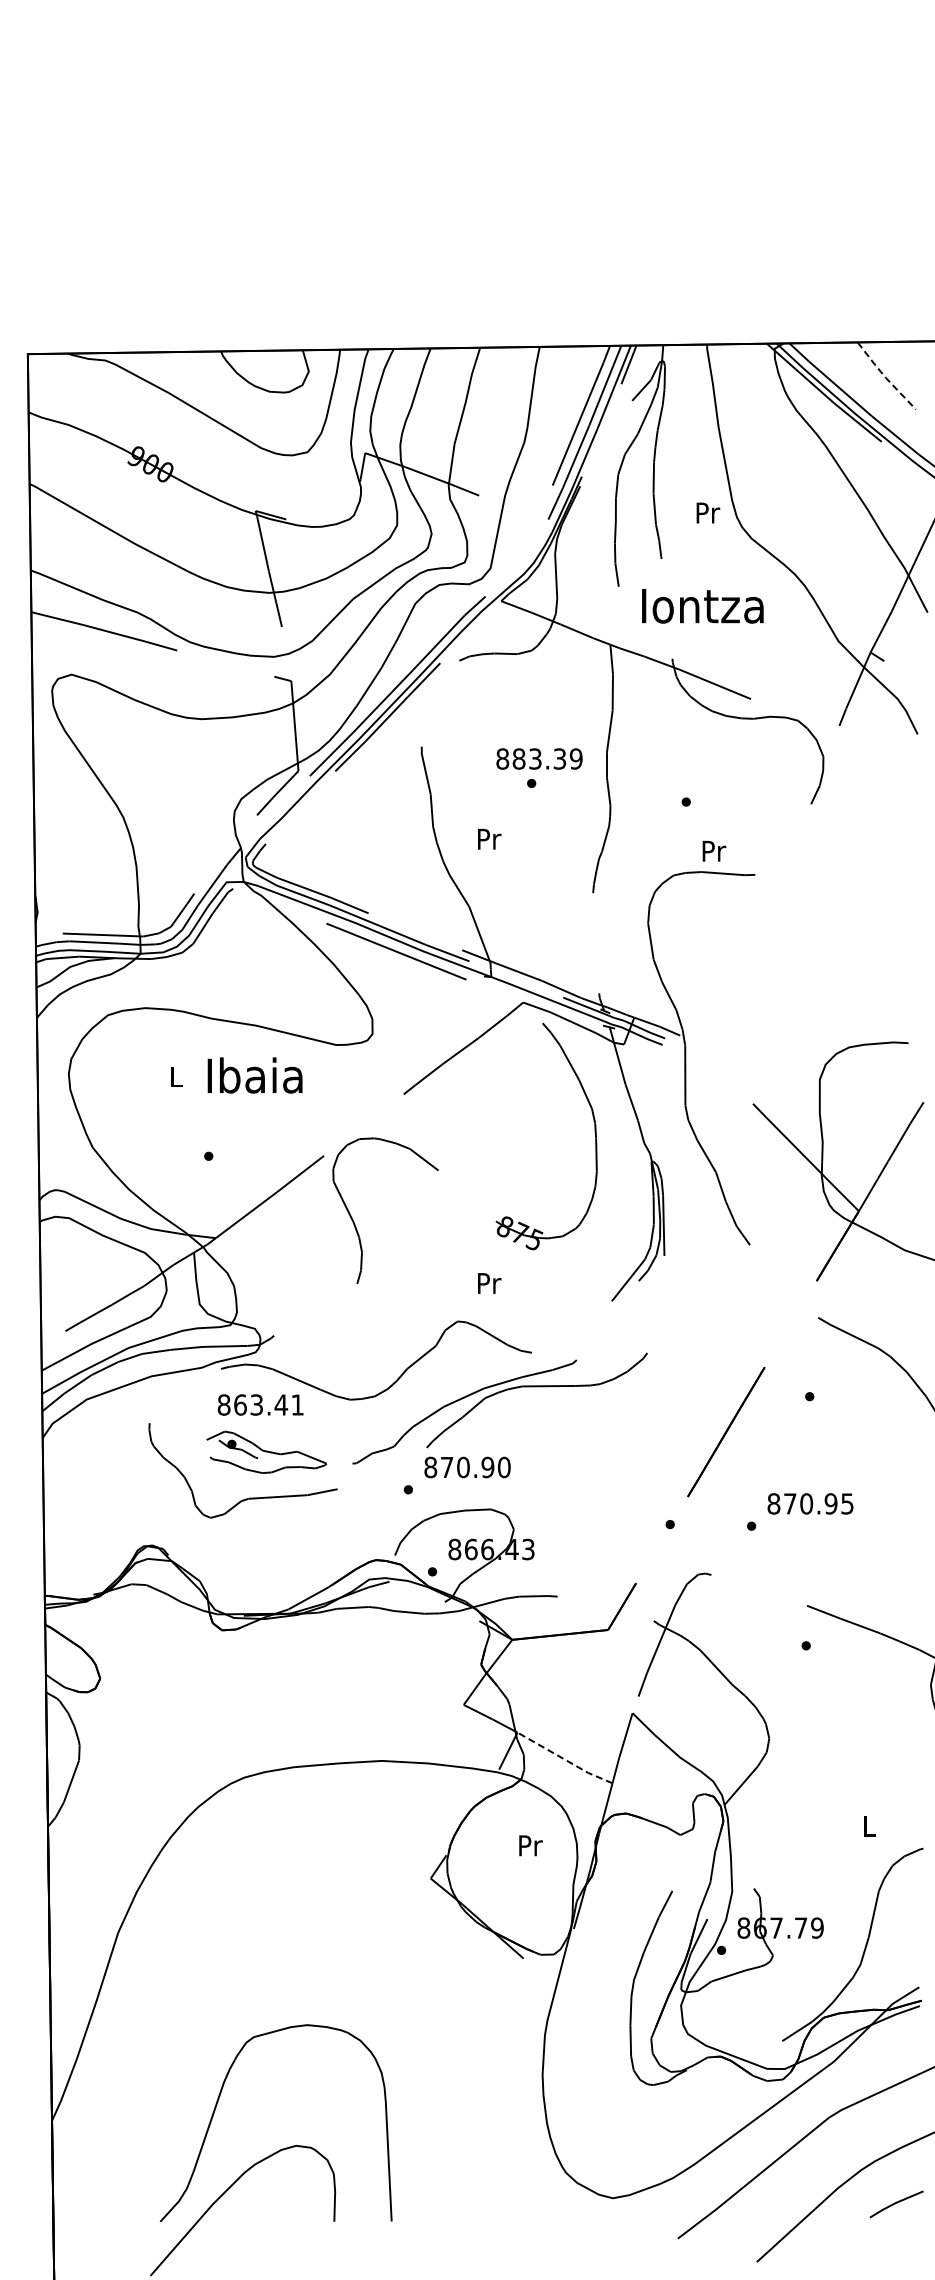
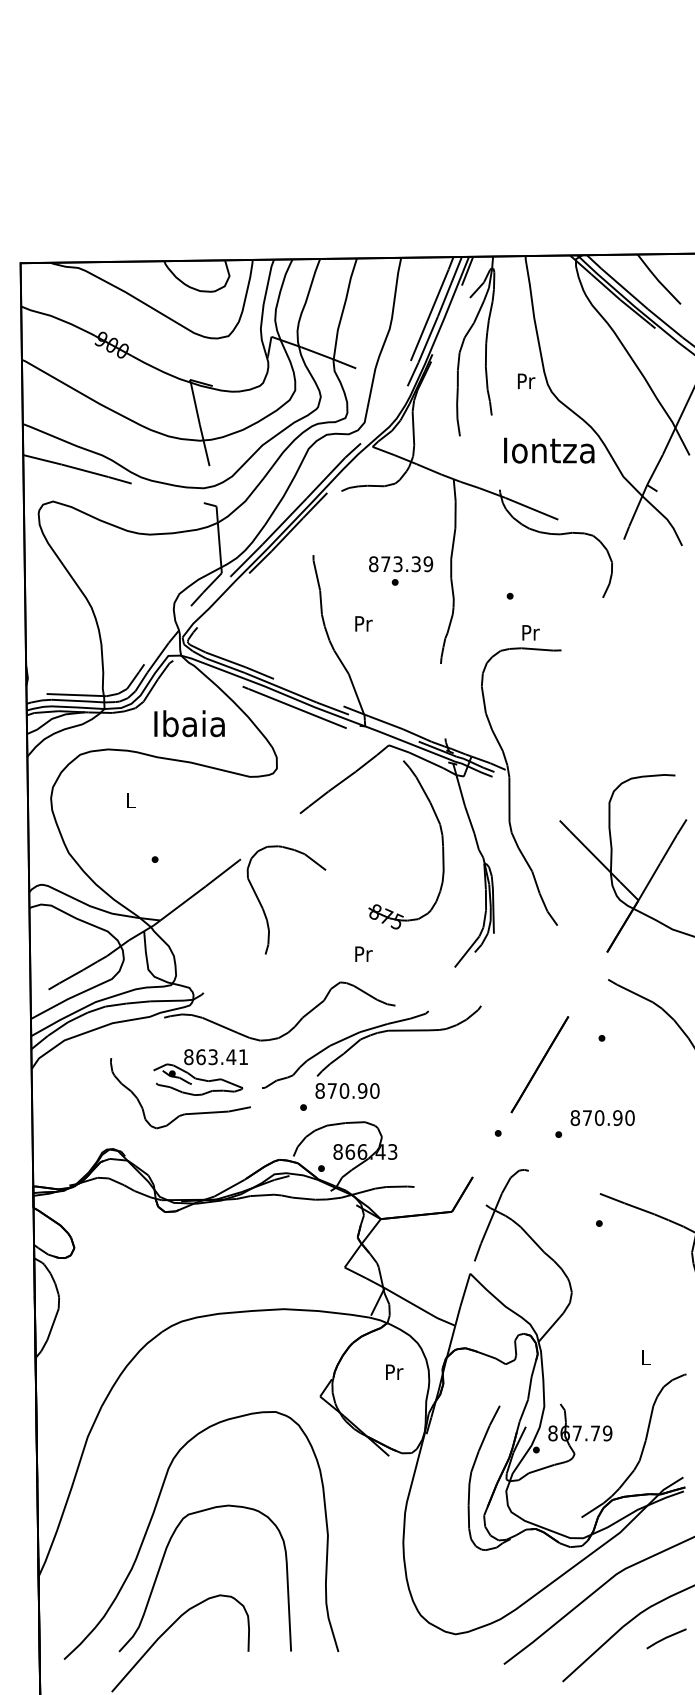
line: (885, 377) -> (658, 280), dashed -> solid
text: (702, 606) -> (548, 450), moved
text: (518, 758) -> (385, 563), 883.39 -> 873.39
text: (254, 1075) -> (189, 723), moved
text: (260, 1404) -> (215, 1056), moved
text: (847, 1503) -> (630, 1117), 870.95 -> 870.90
line: (564, 1759) -> (419, 1308), dashed -> solid
curve: (205, 2041) -> (152, 1517), added

